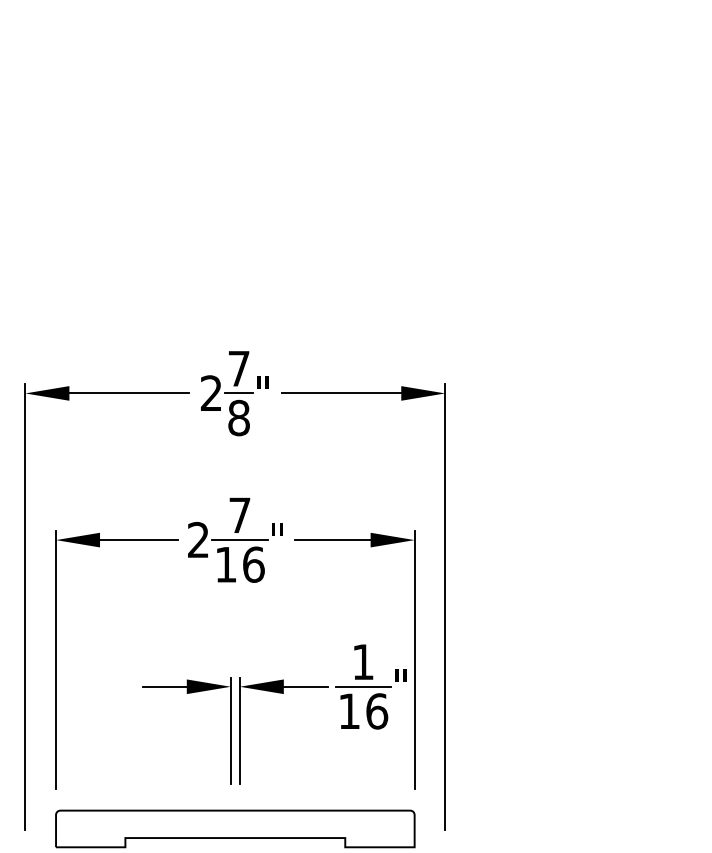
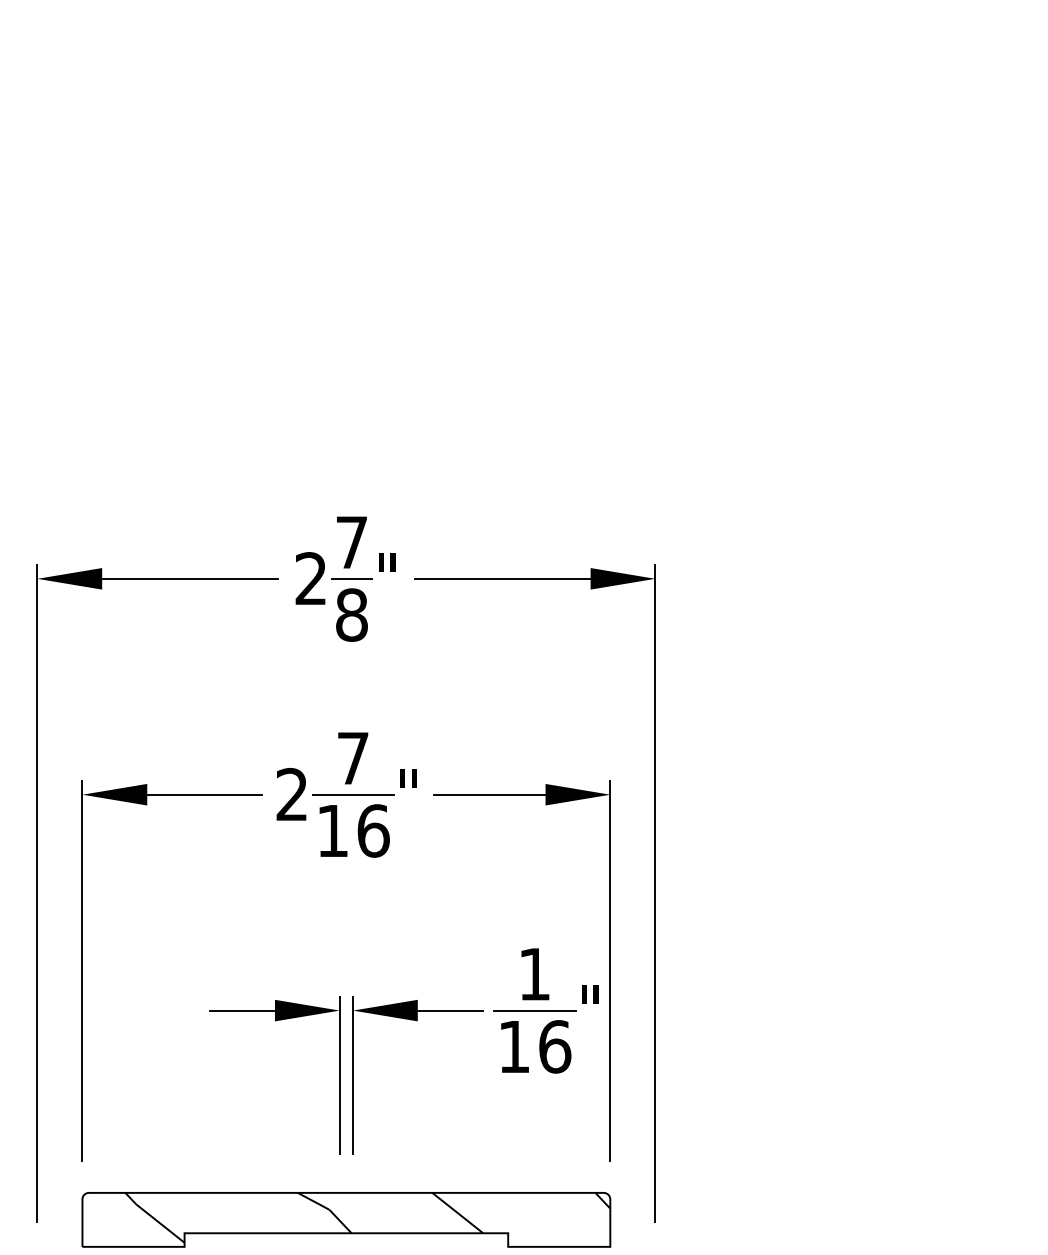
hatch: (249, 827) -> (367, 1217), added

